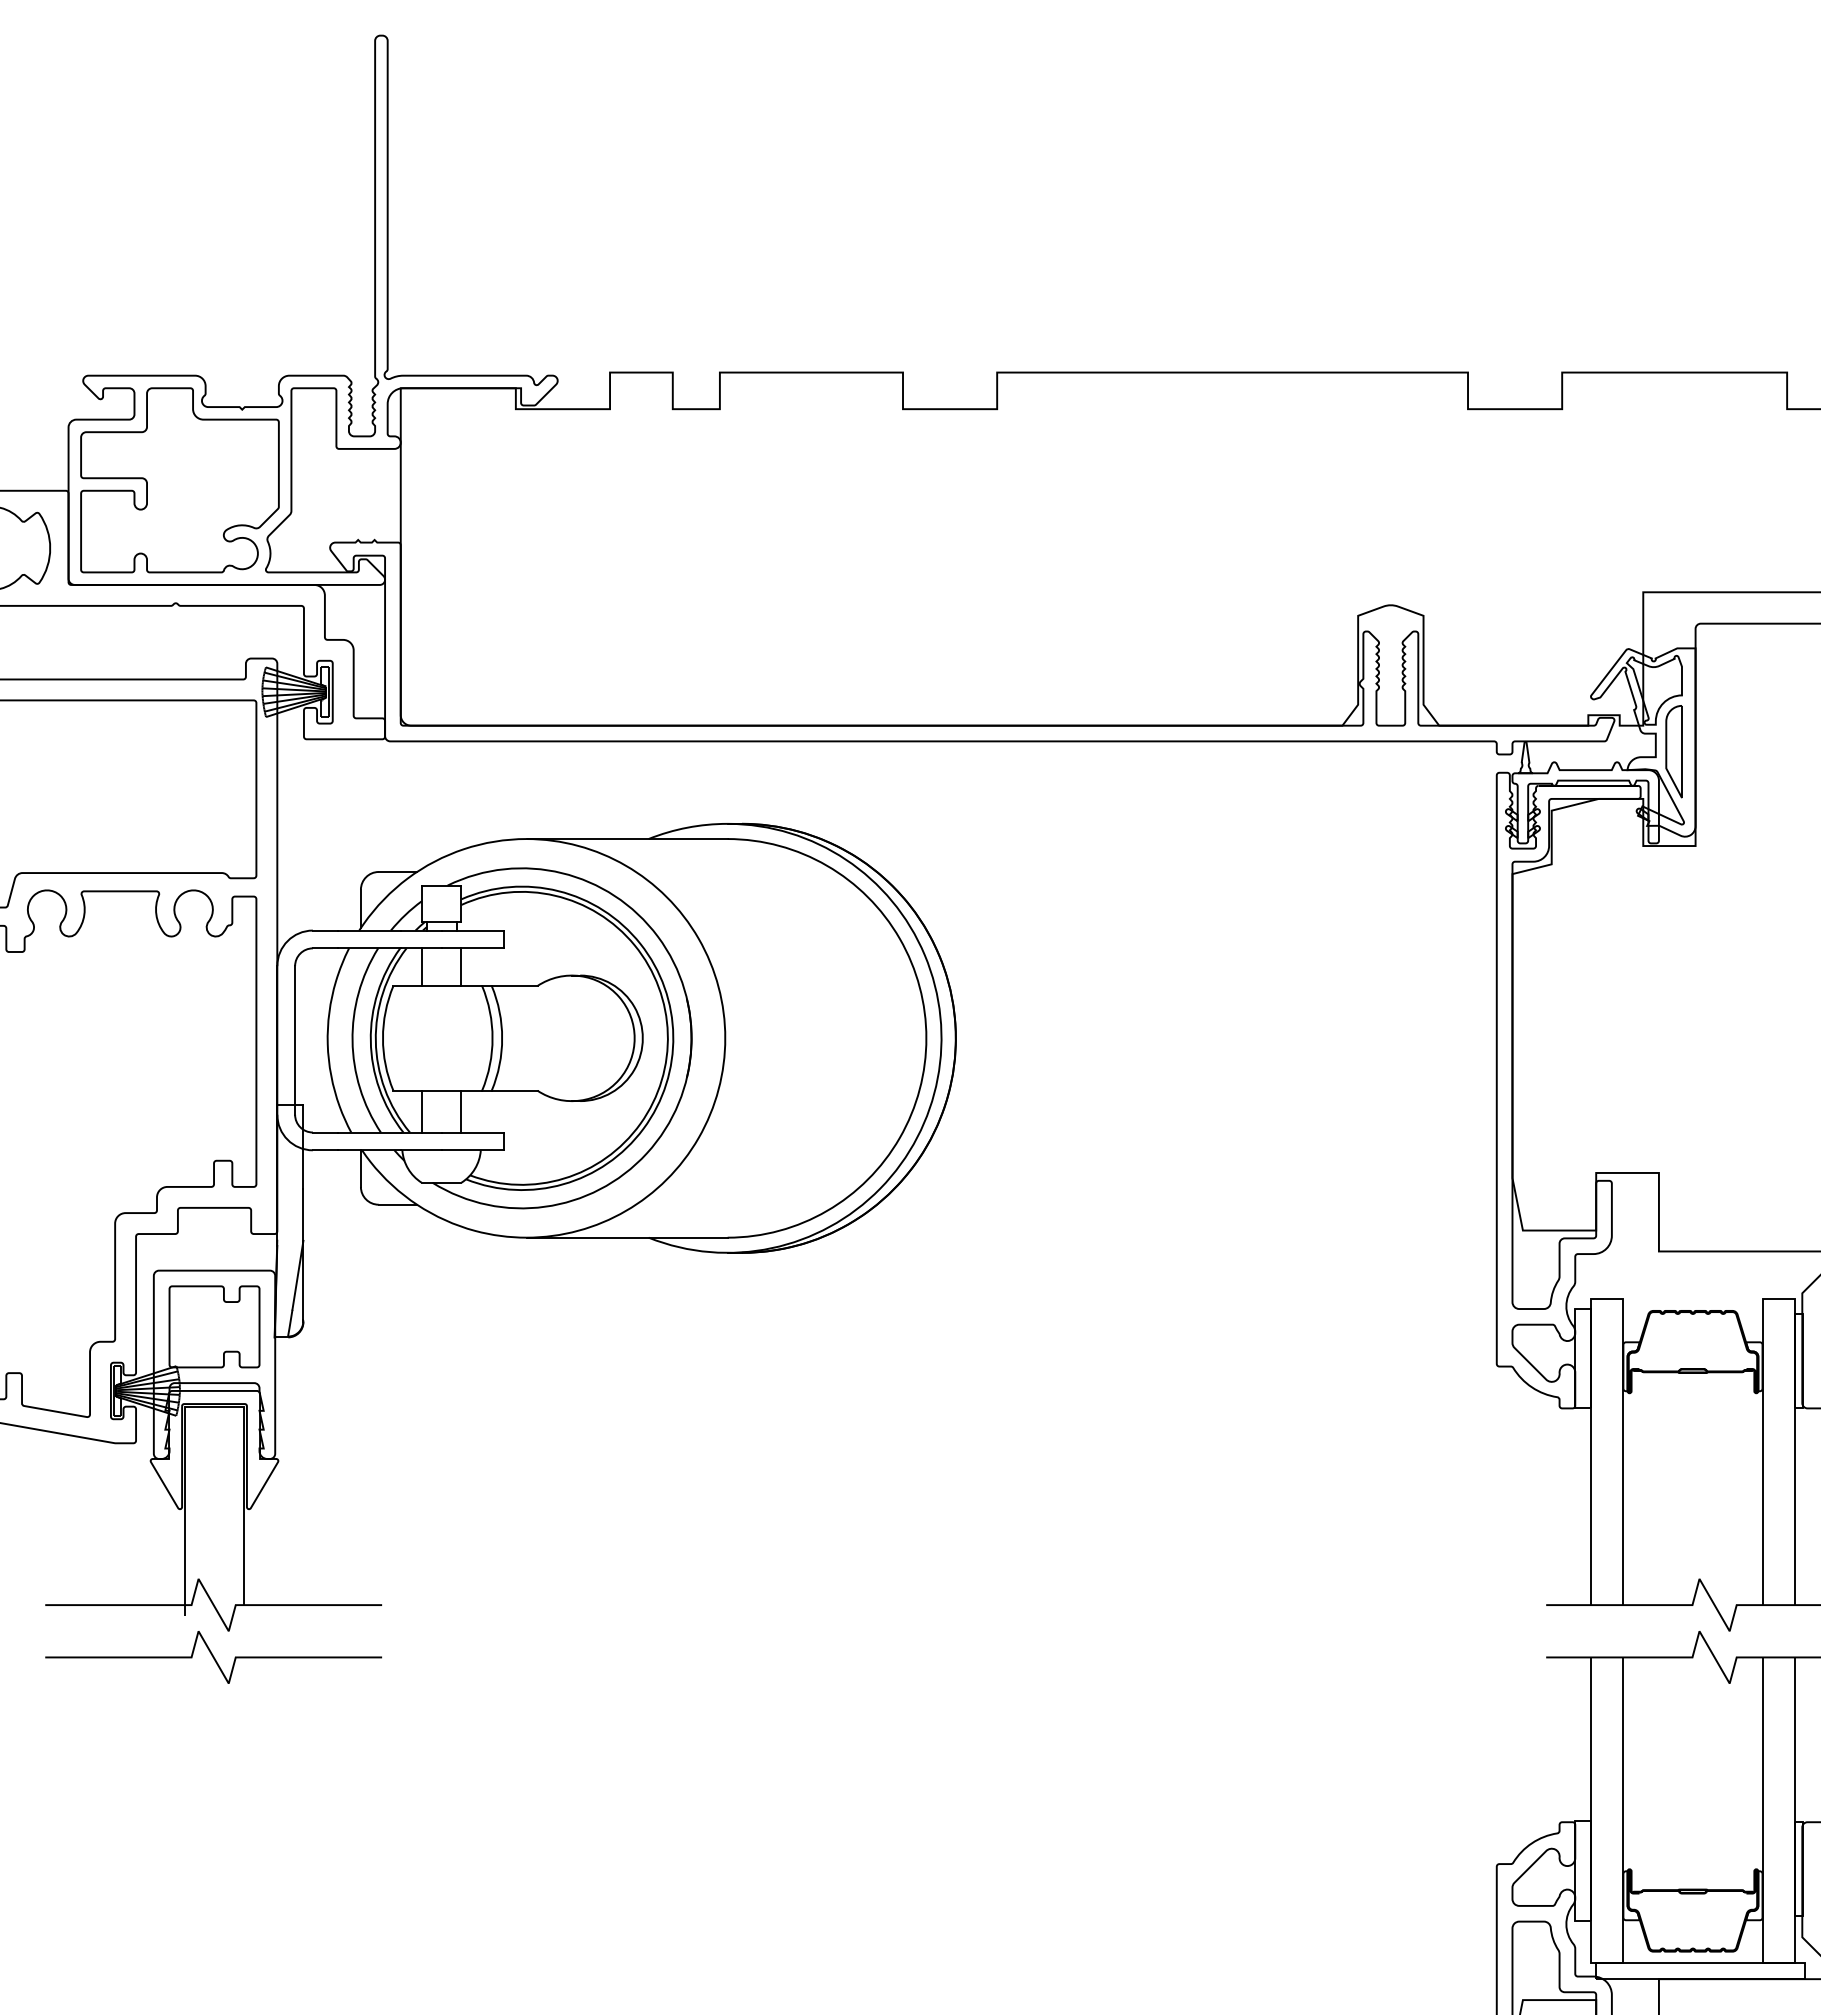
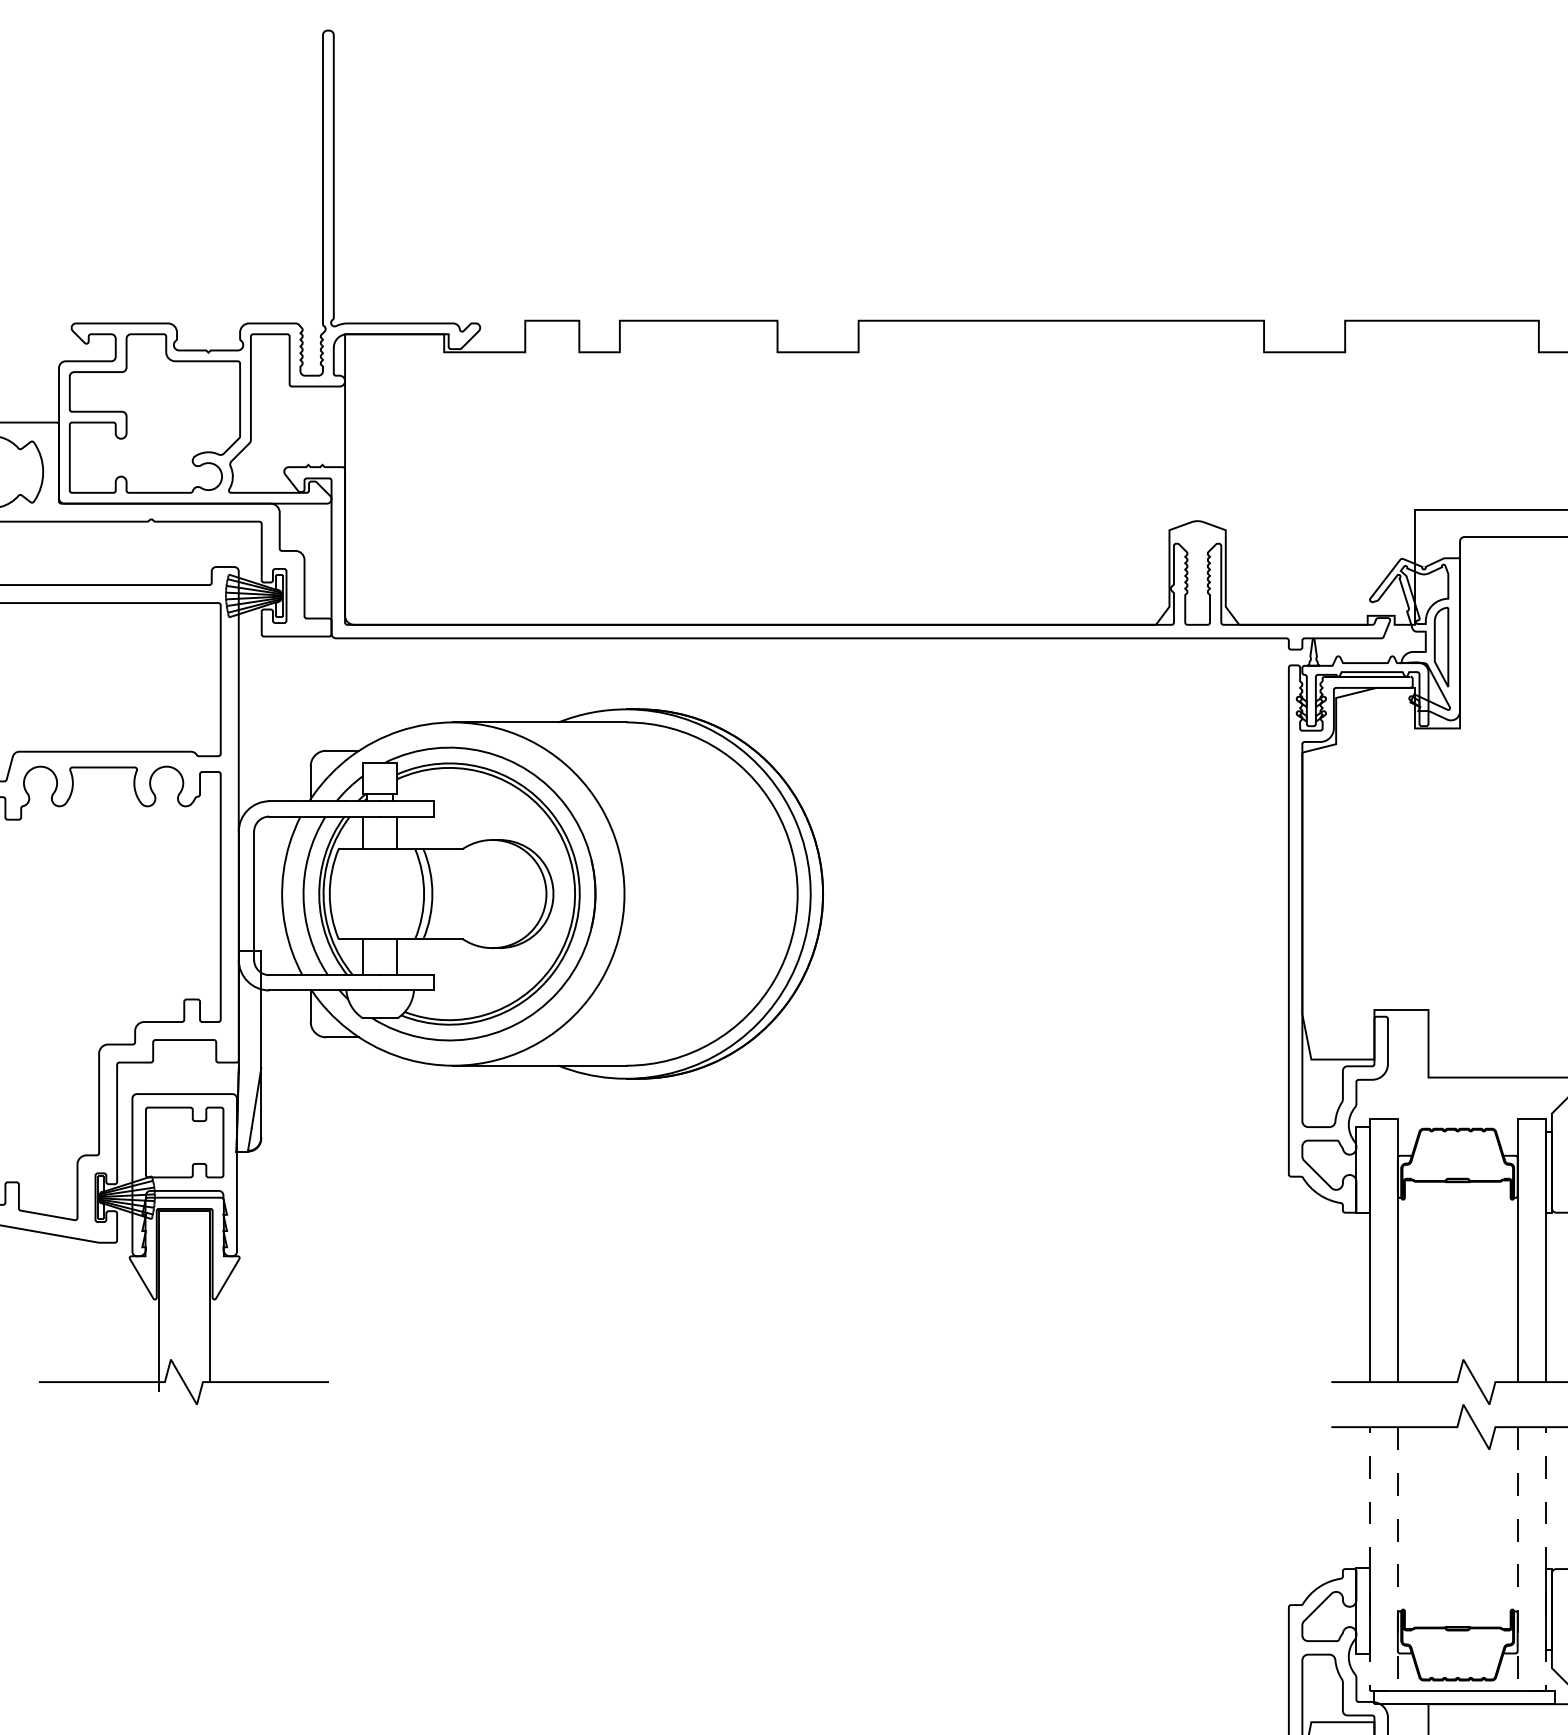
curve: (213, 1657) -> (183, 1427), removed
line: (1606, 1963) -> (1383, 1690), solid -> dashed
line: (1779, 1963) -> (1532, 1690), solid -> dashed

